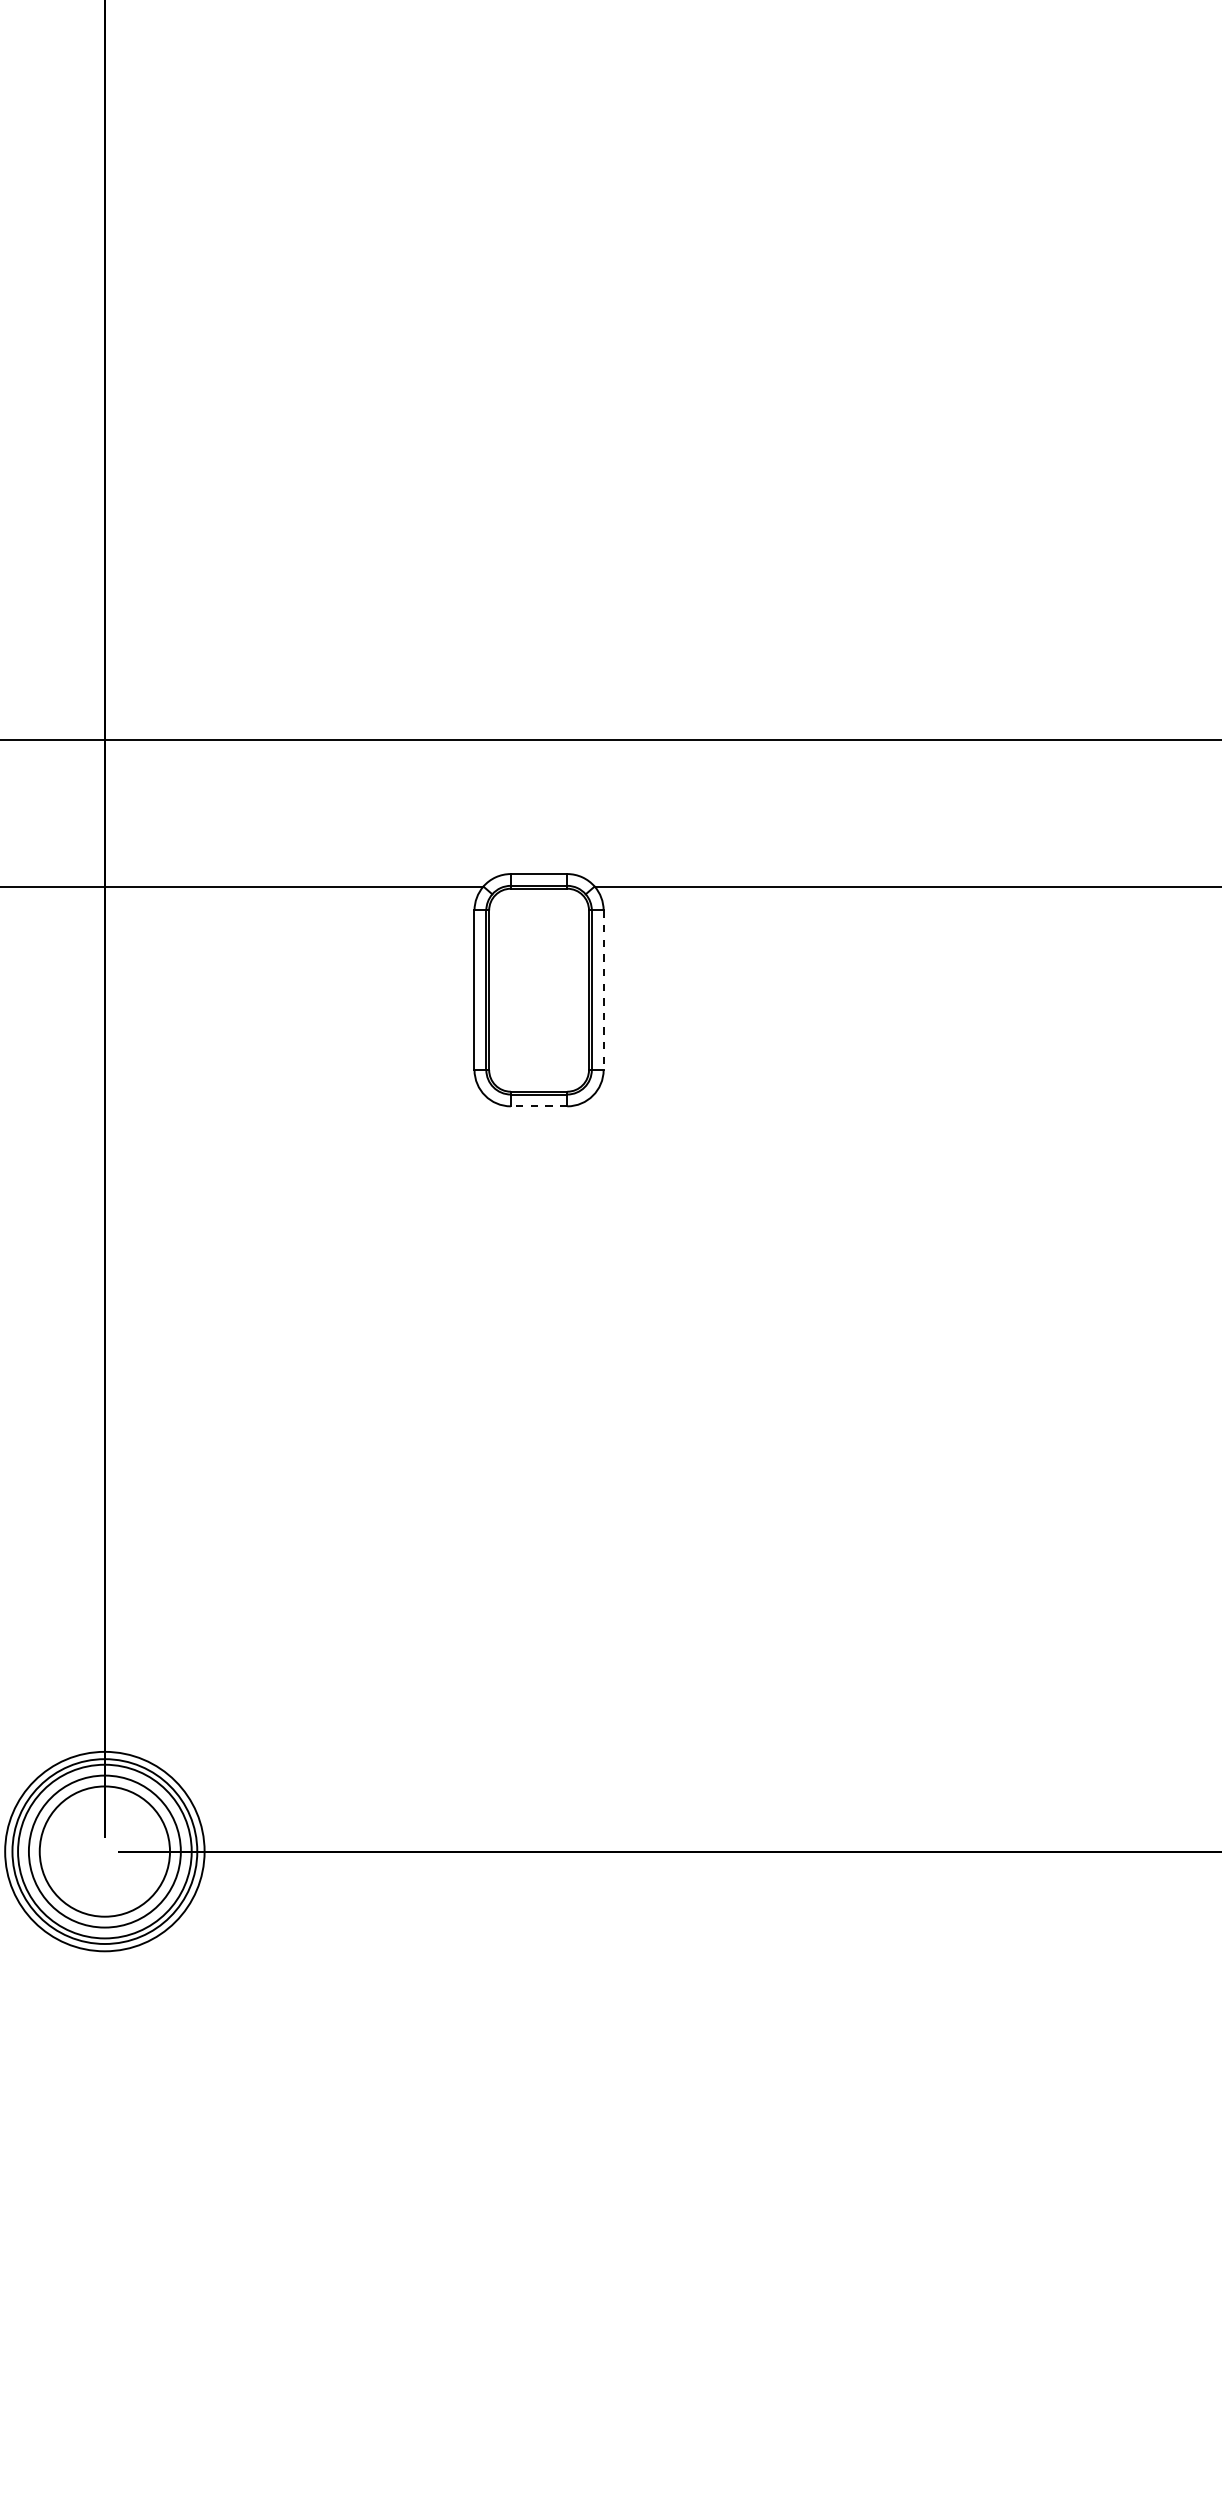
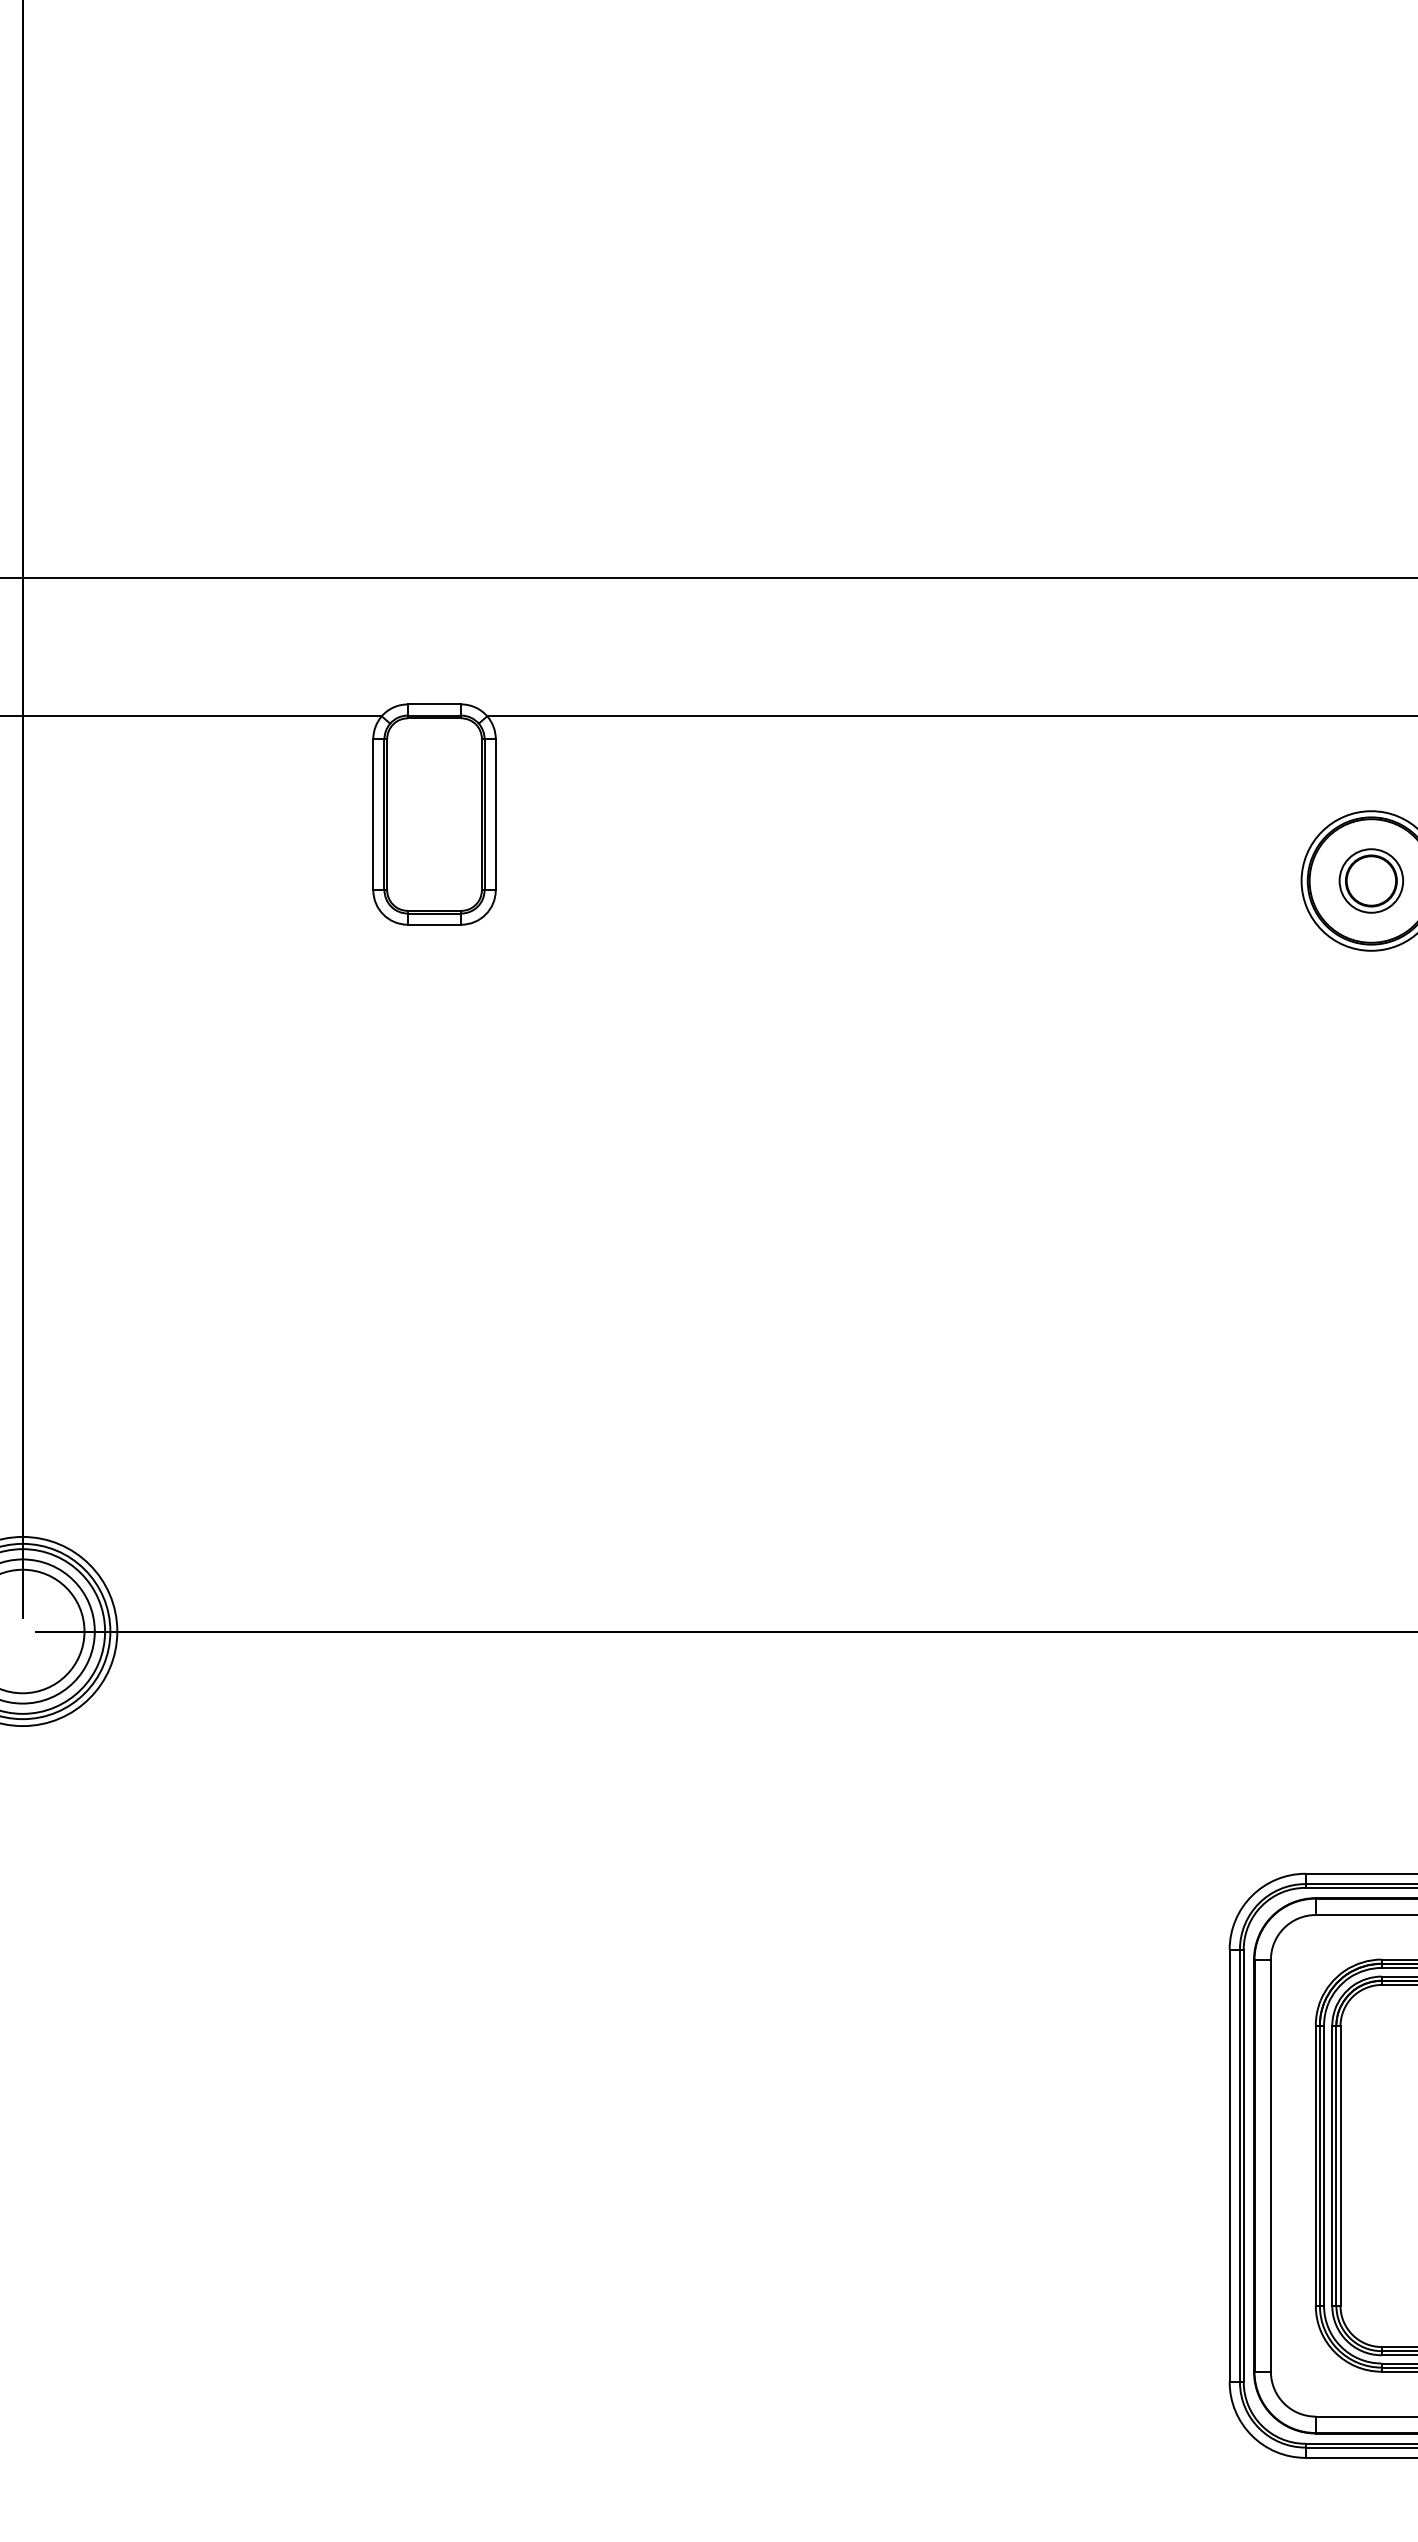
line: (603, 990) -> (495, 814), dashed -> solid
line: (539, 1106) -> (434, 924), dashed -> solid

